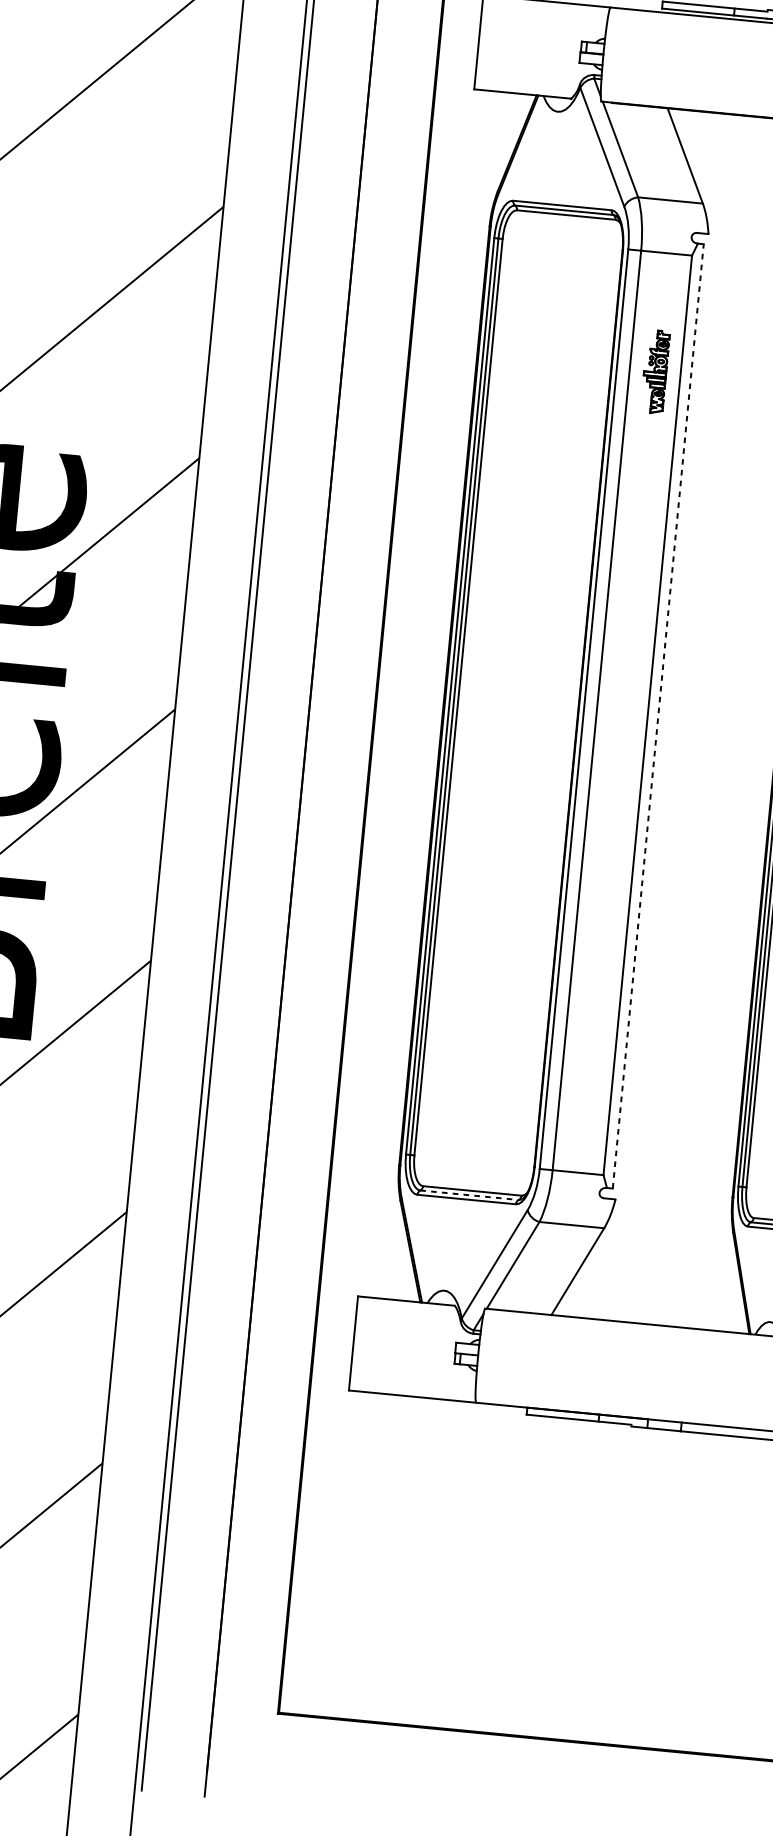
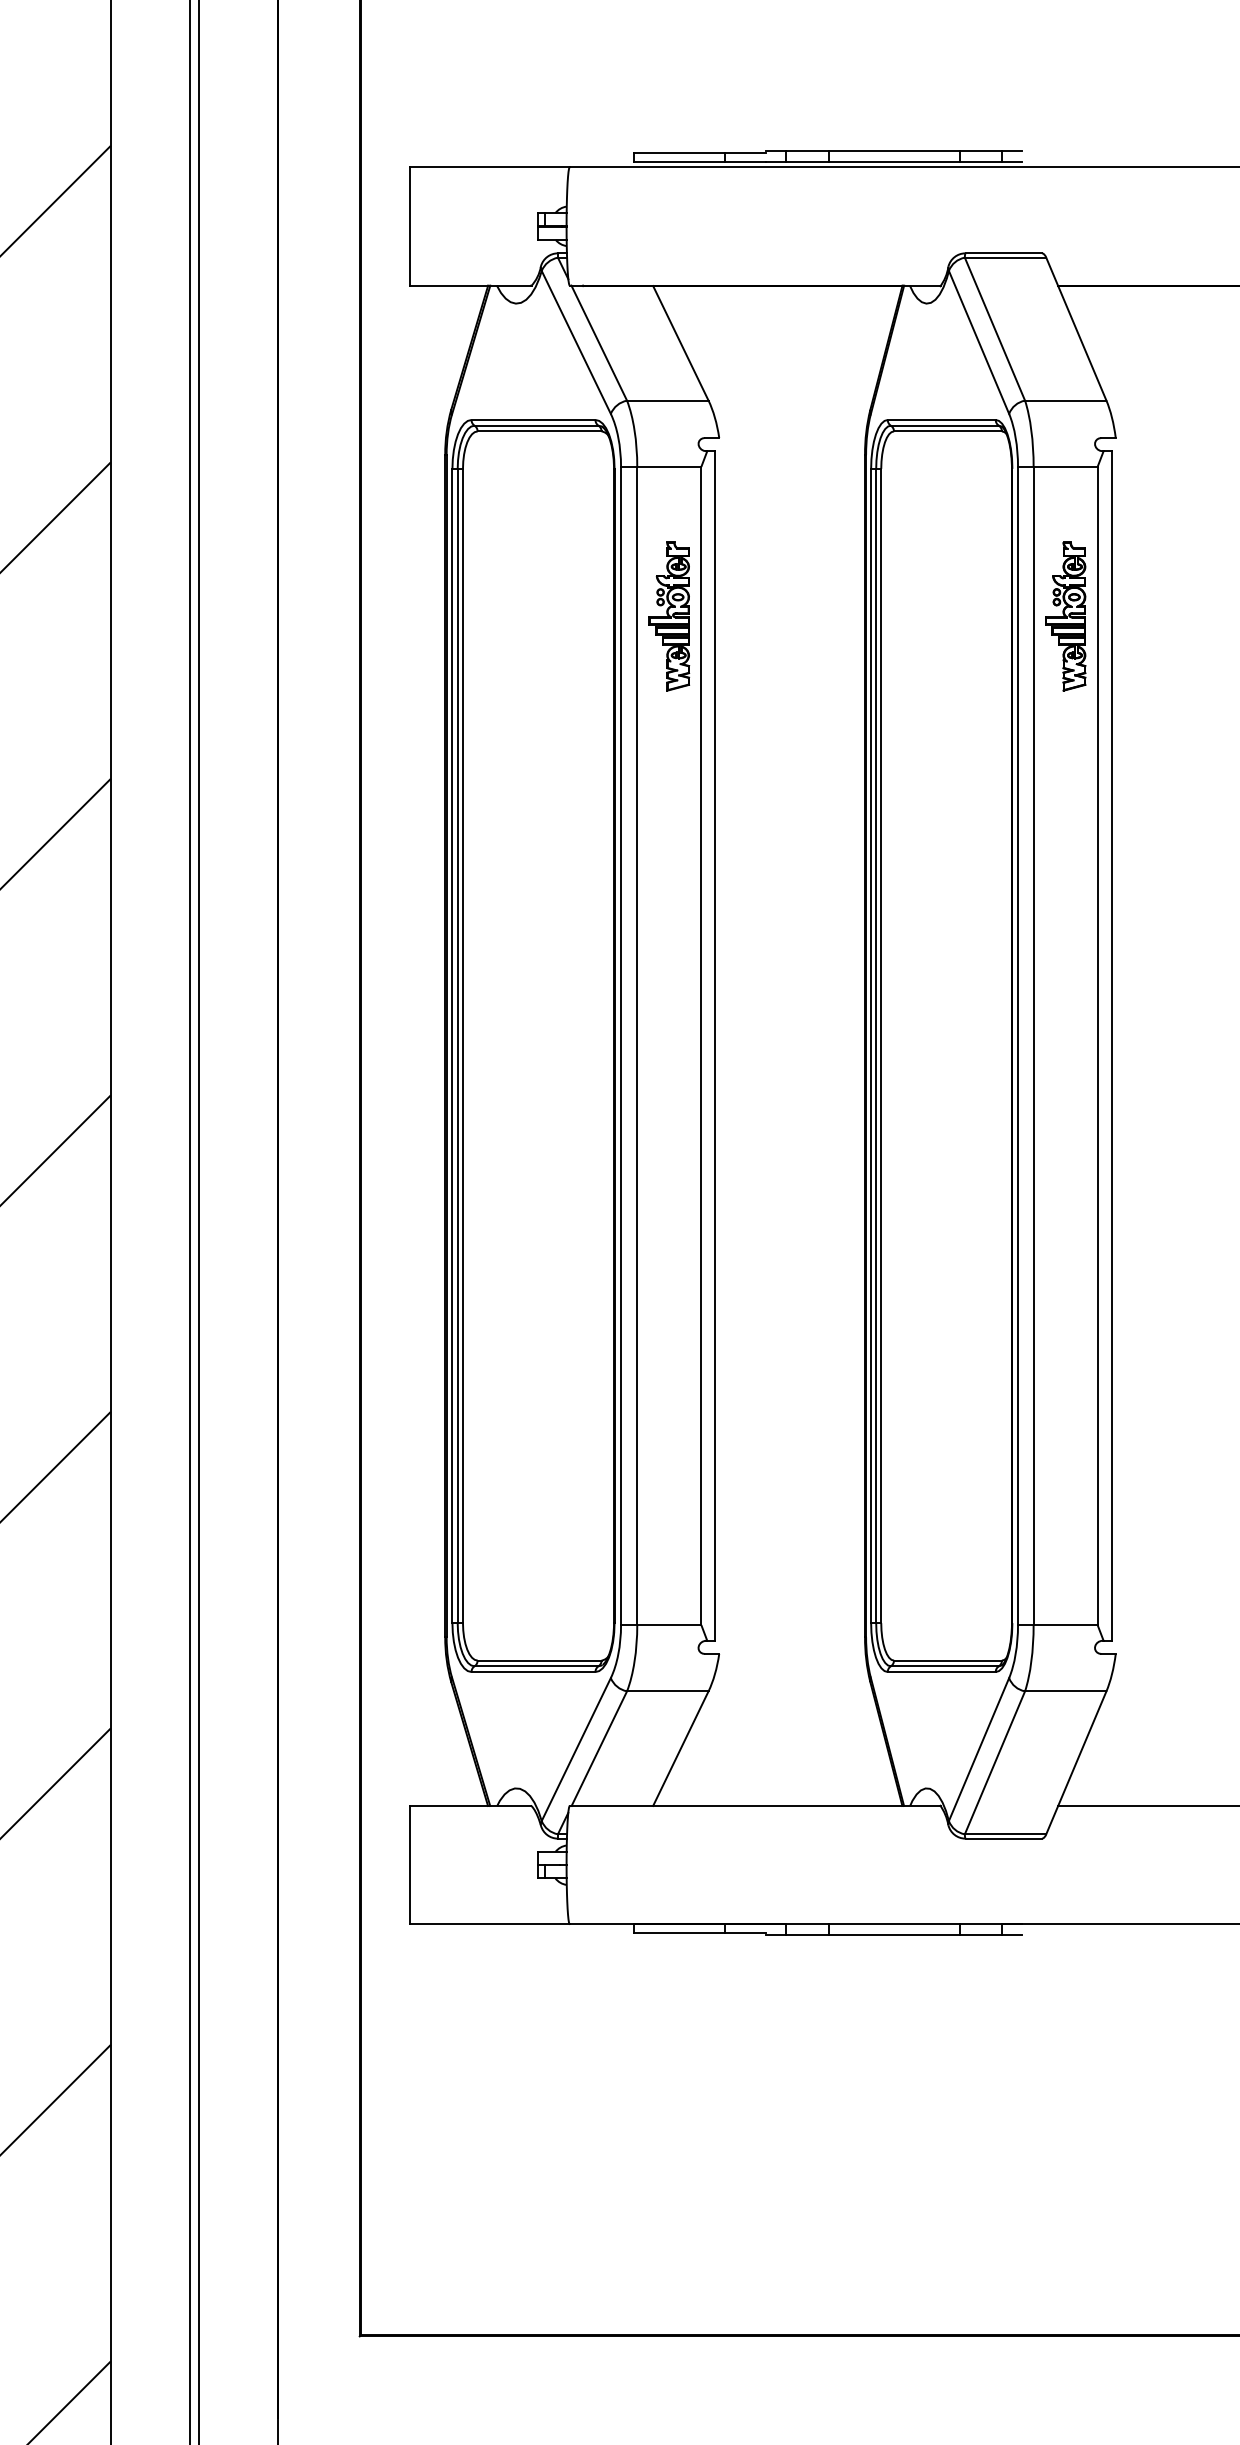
part: (655, 371) -> (669, 616), size x1.43
line: (658, 716) -> (714, 1046), dashed -> solid
line: (469, 1195) -> (536, 1666), dashed -> solid

